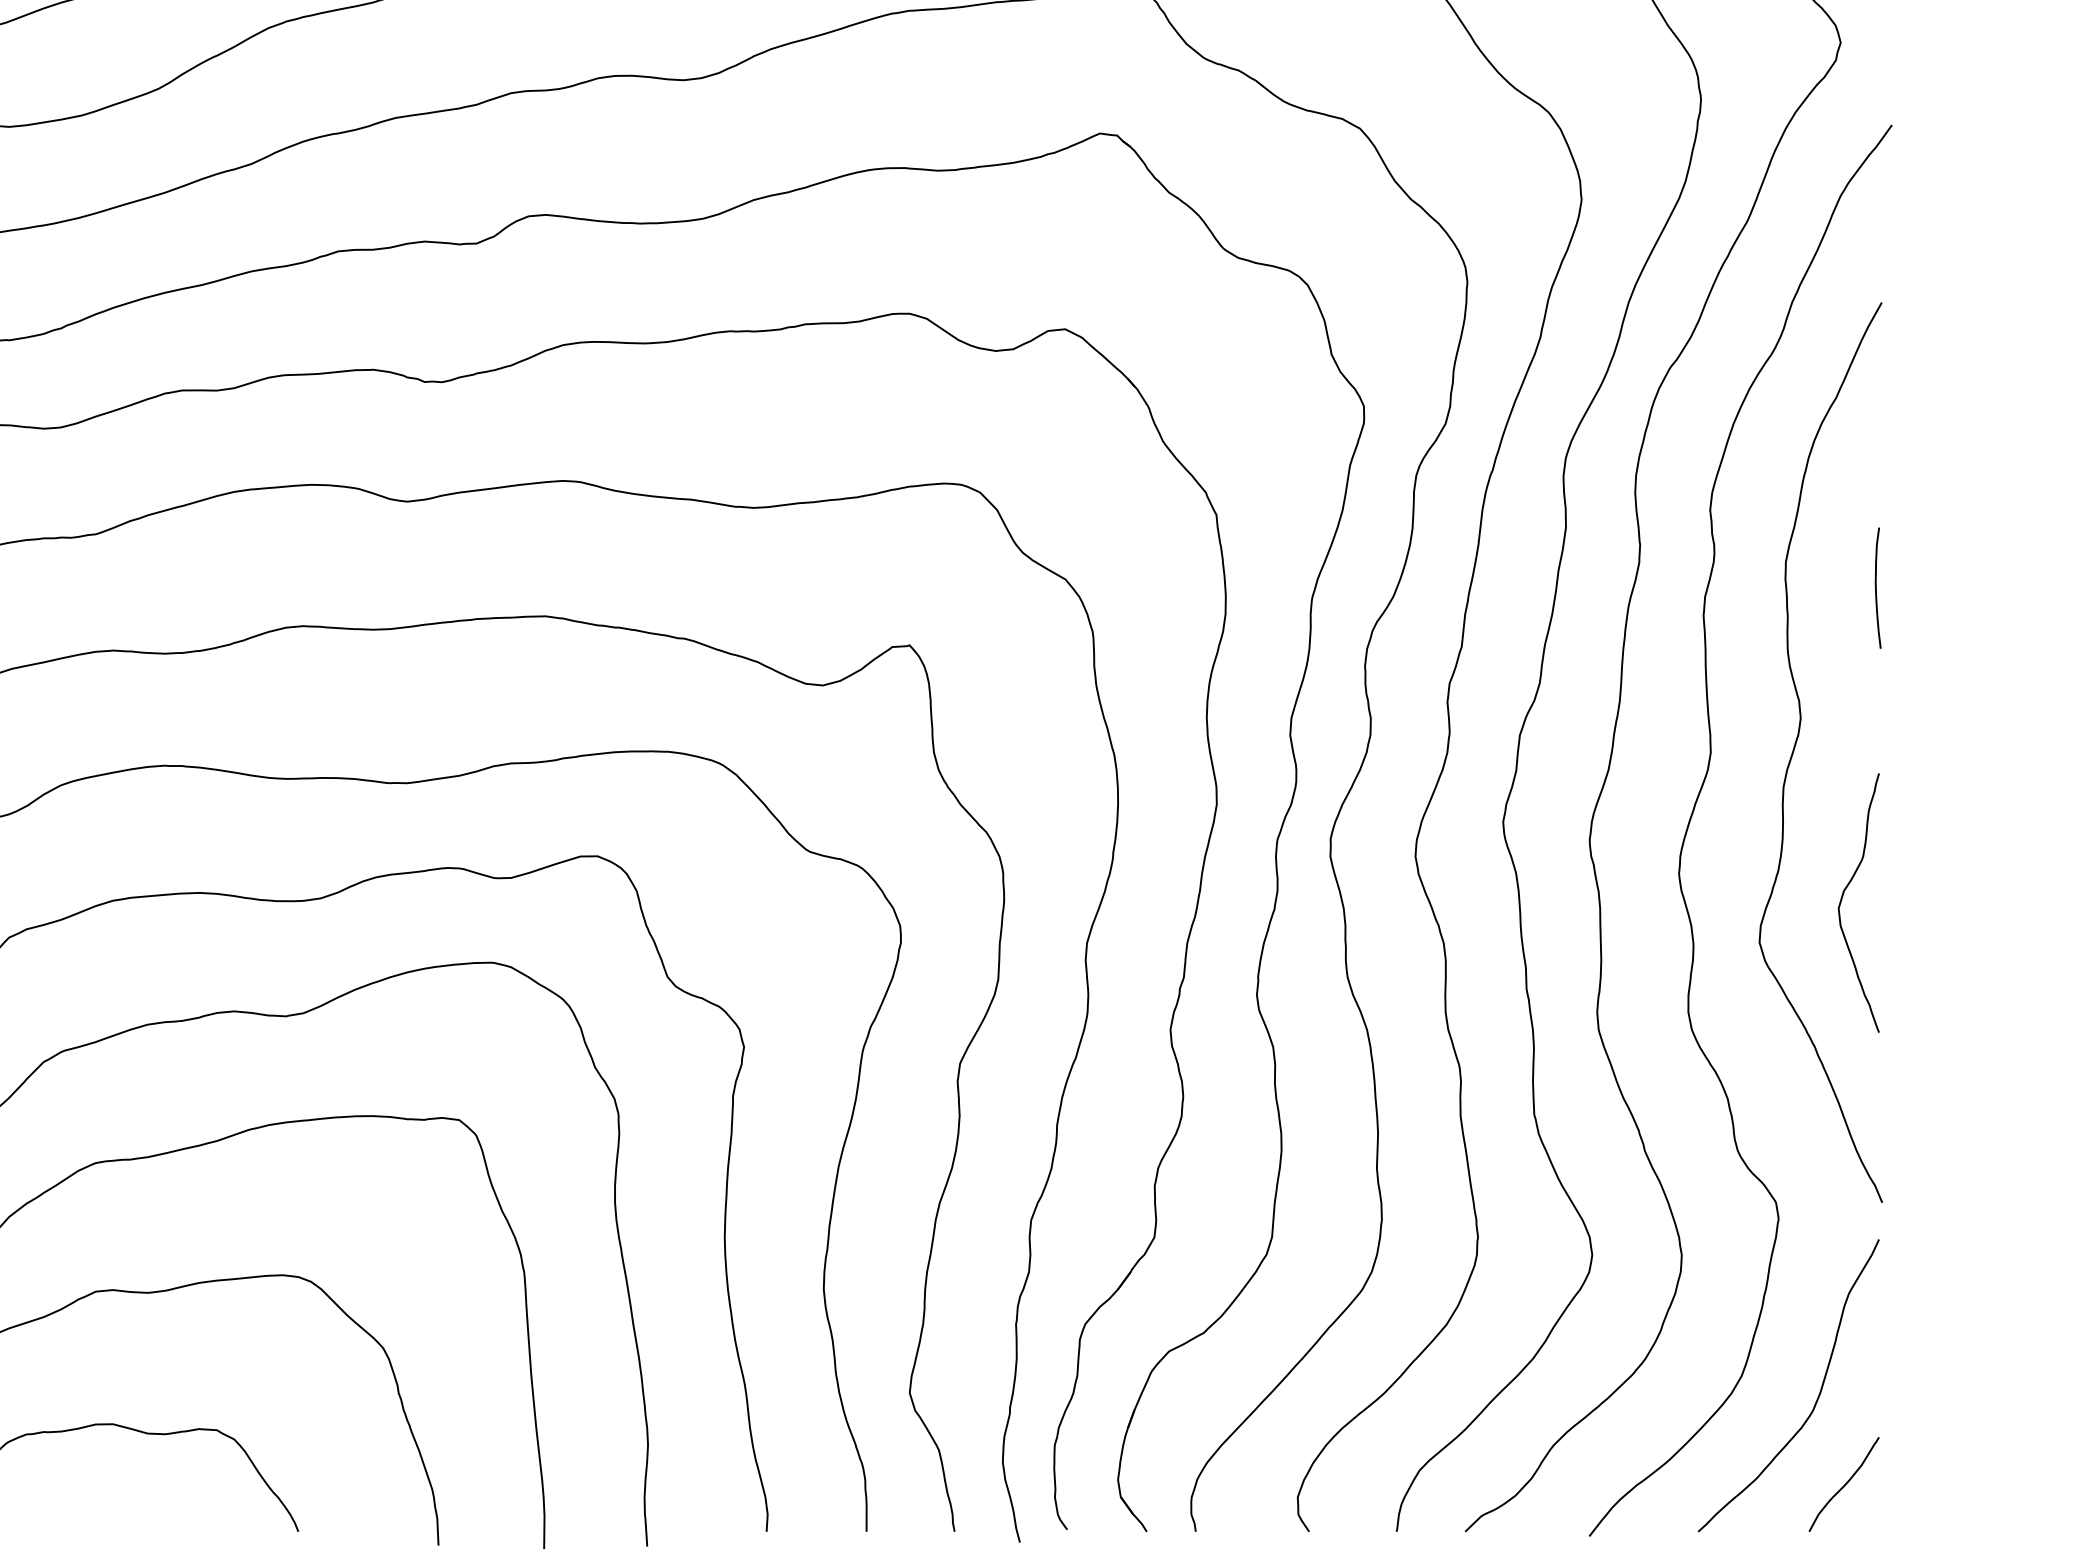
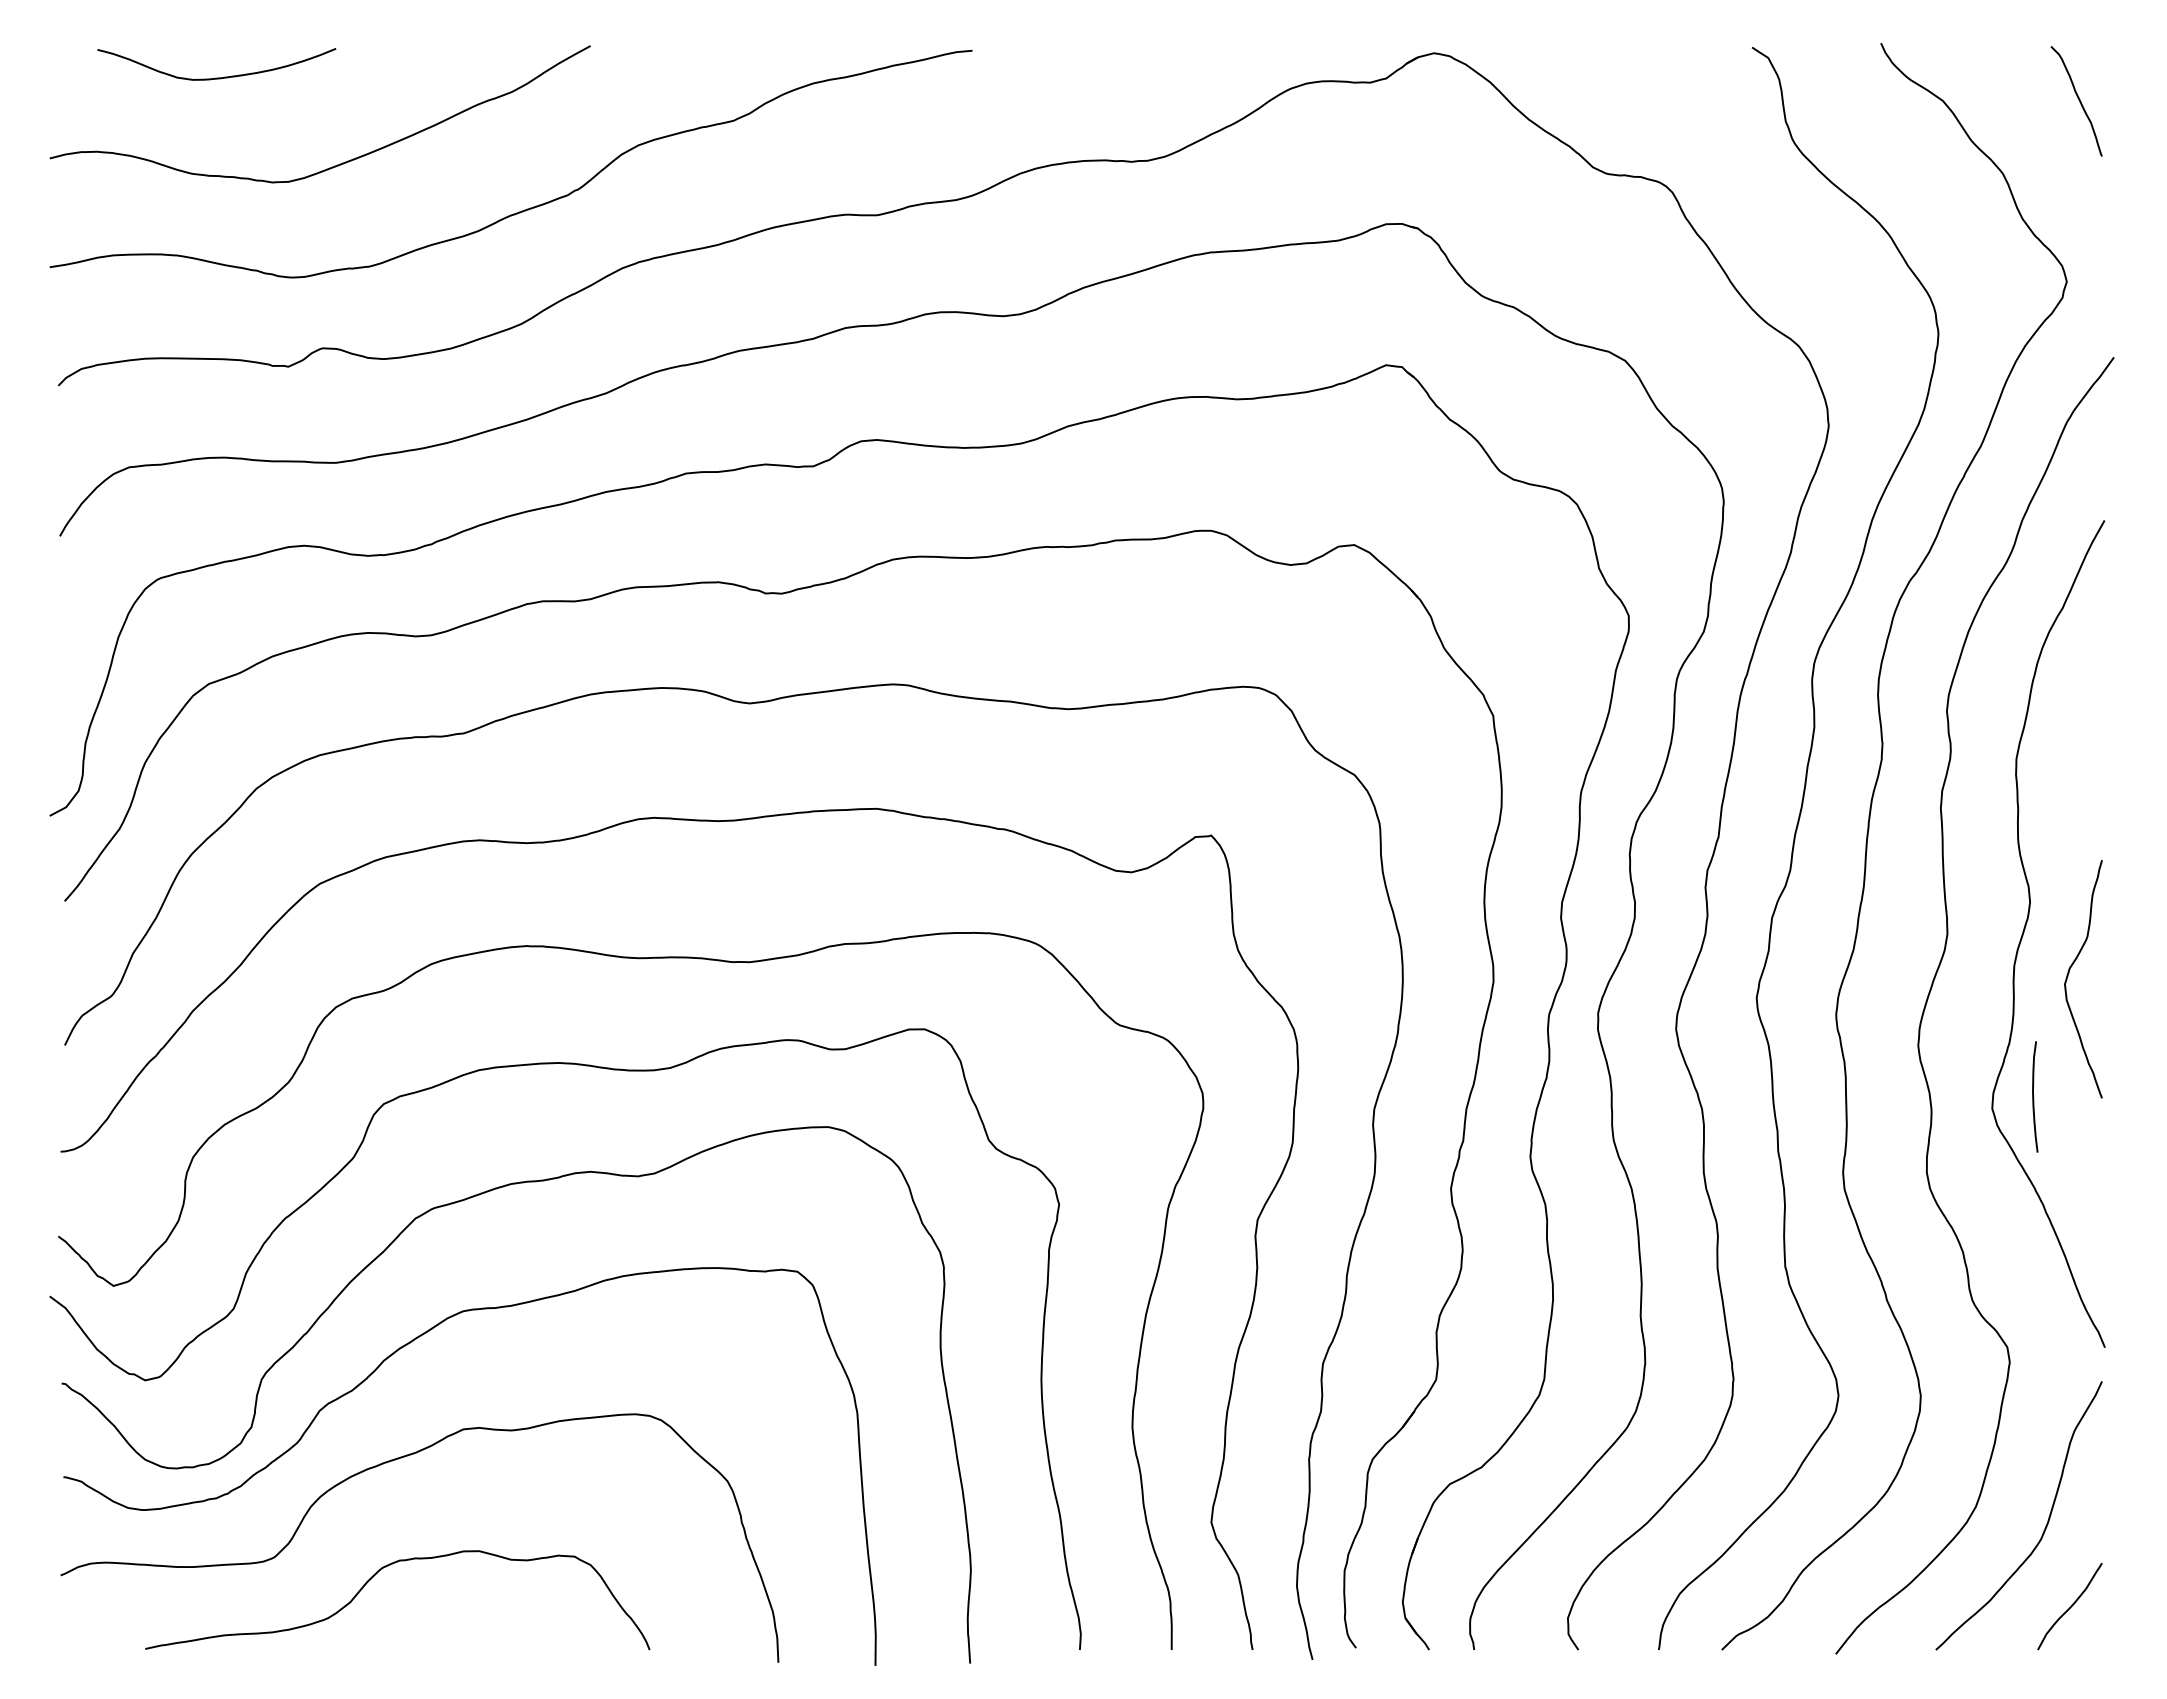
curve: (1877, 588) -> (2034, 1097), moved
curve: (1843, 896) -> (2069, 973), moved

